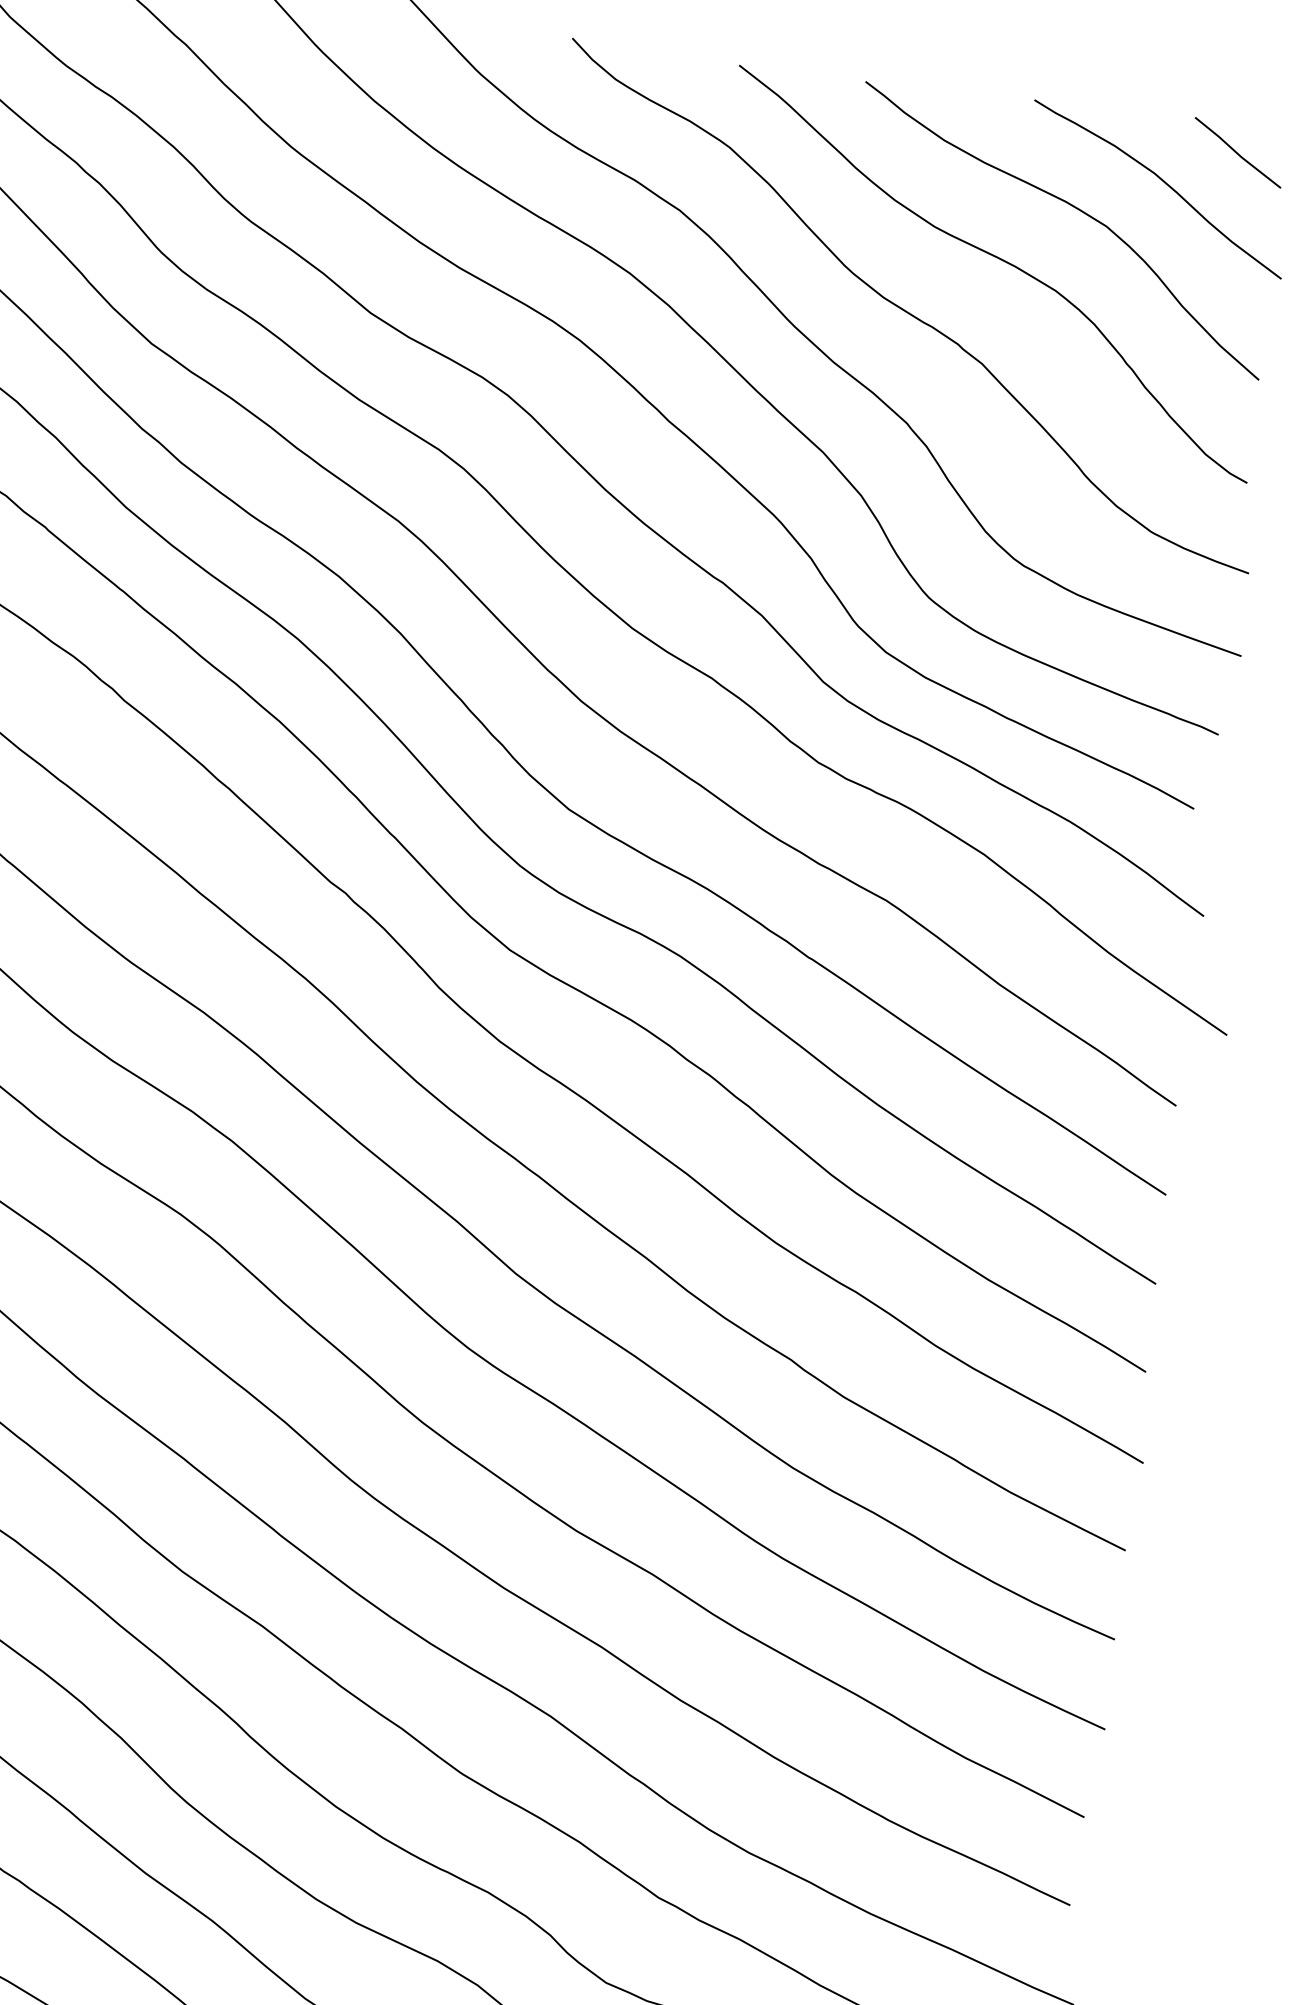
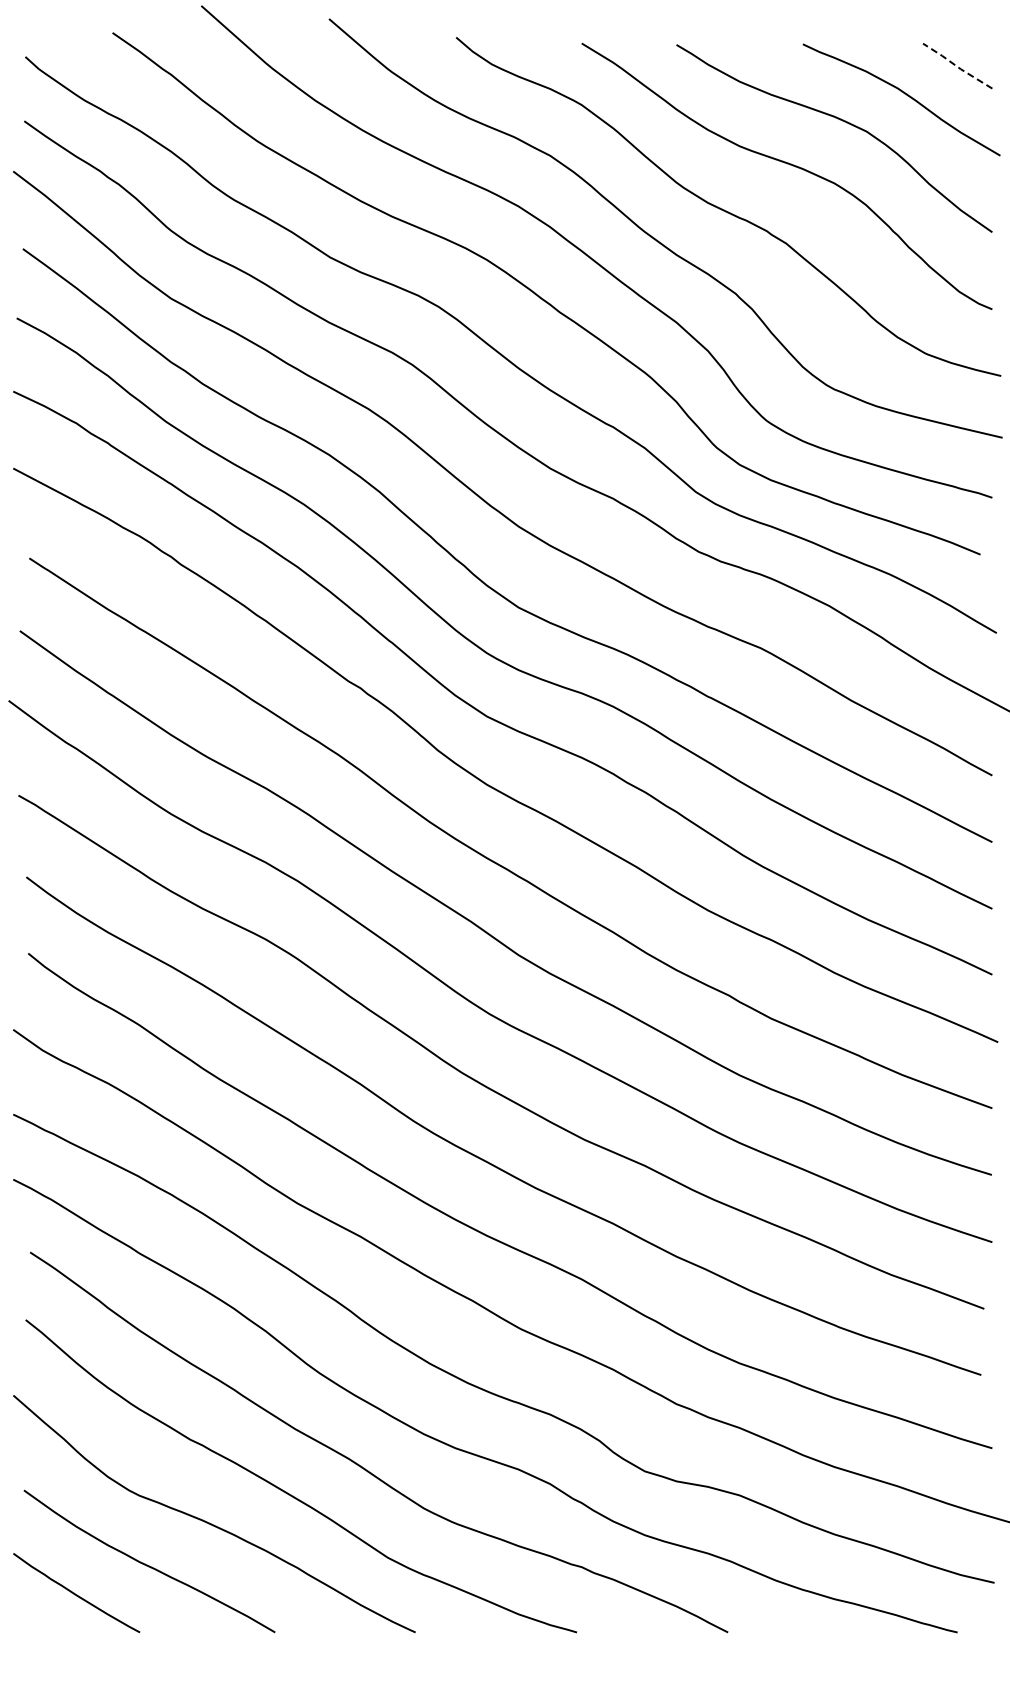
line: (1237, 153) -> (957, 66), solid -> dashed

